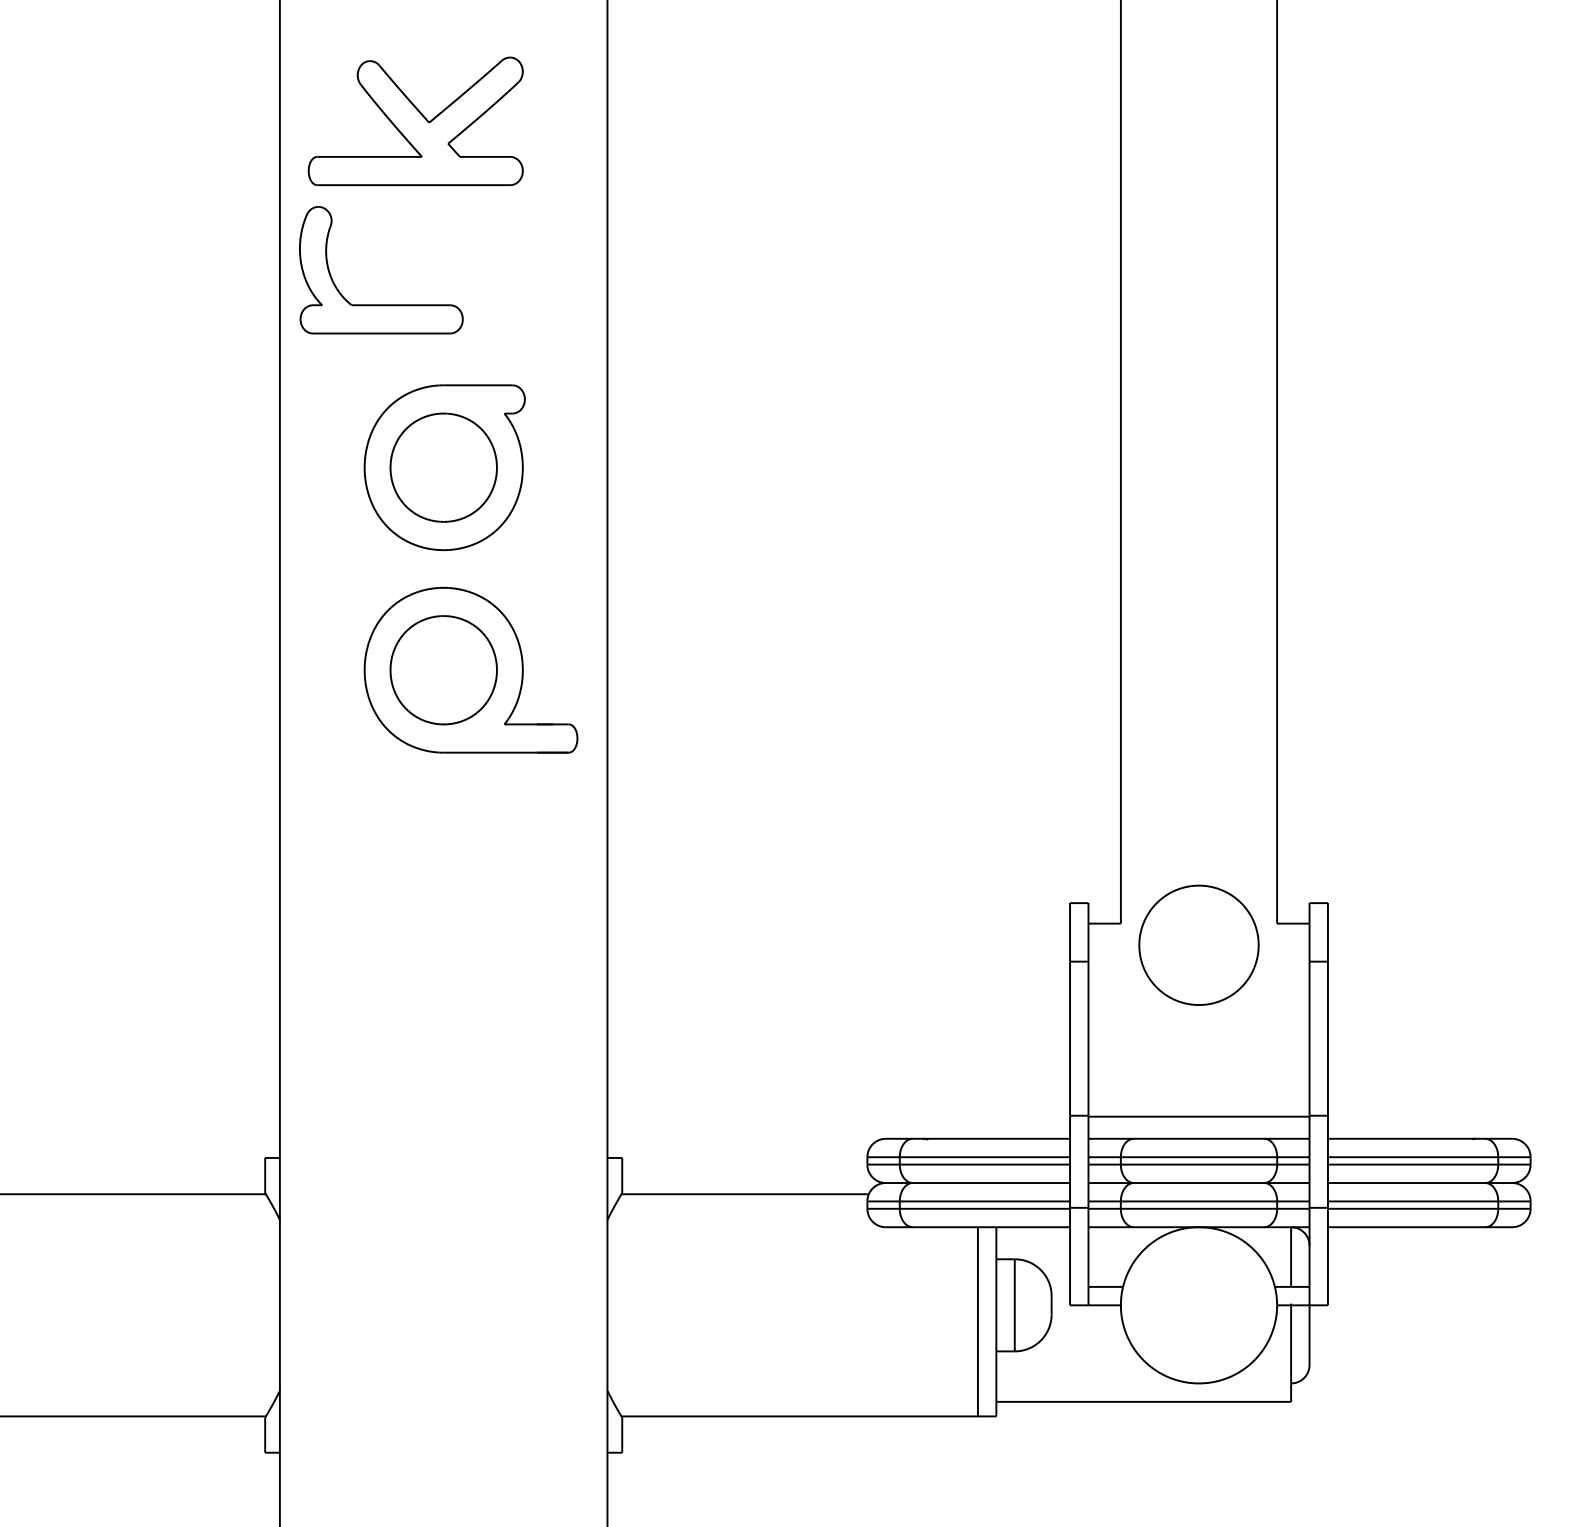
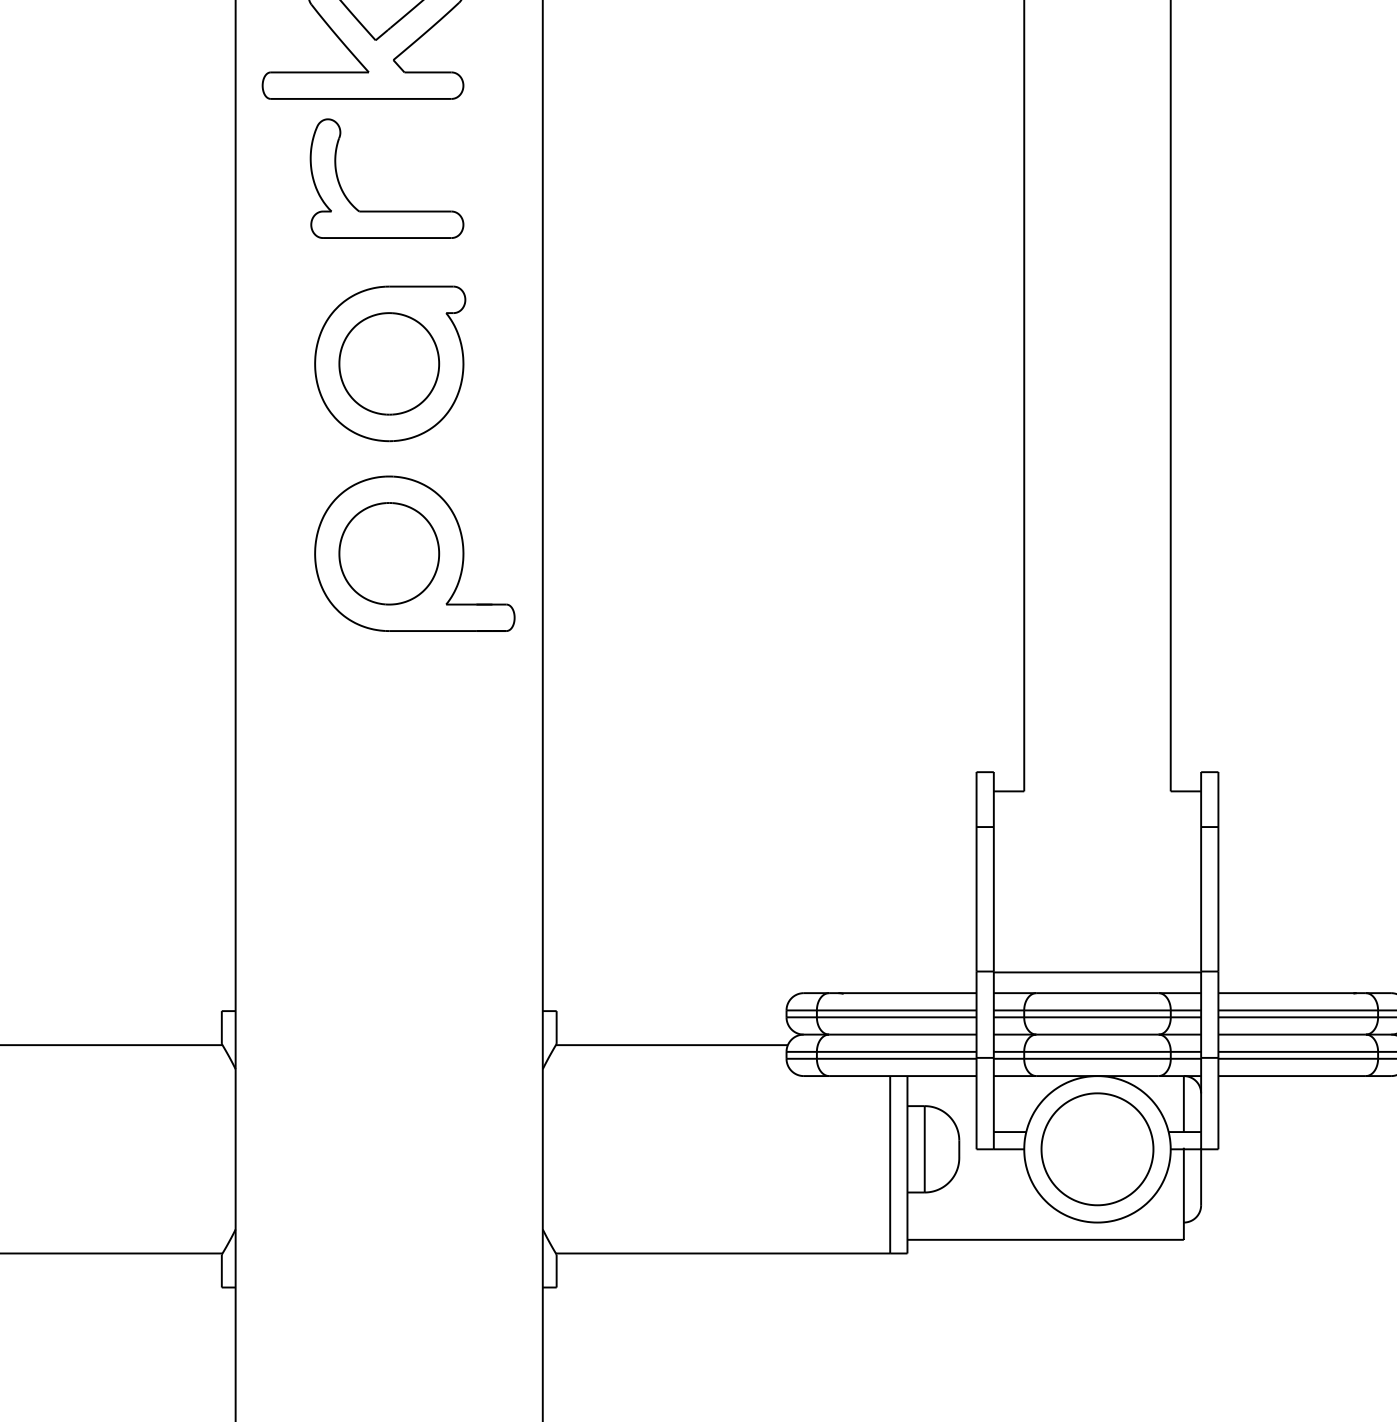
part: (381, 304) -> (387, 210), moved
part: (1198, 944) -> (1097, 1148), moved

